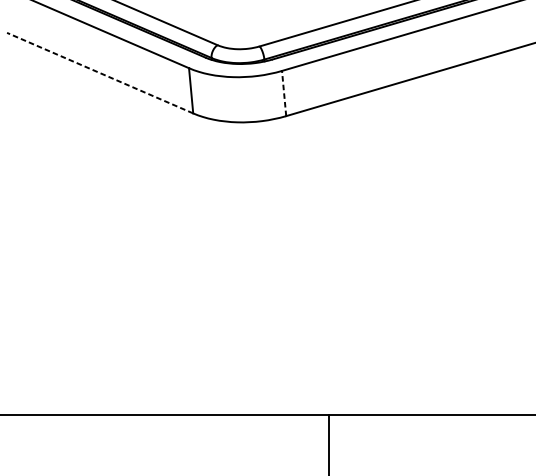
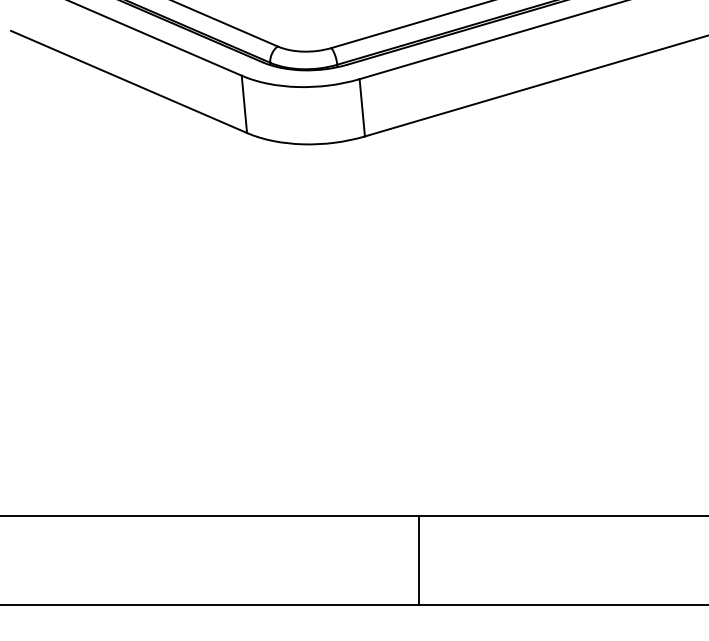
line: (100, 72) -> (129, 81), dashed -> solid
line: (284, 93) -> (362, 107), dashed -> solid

